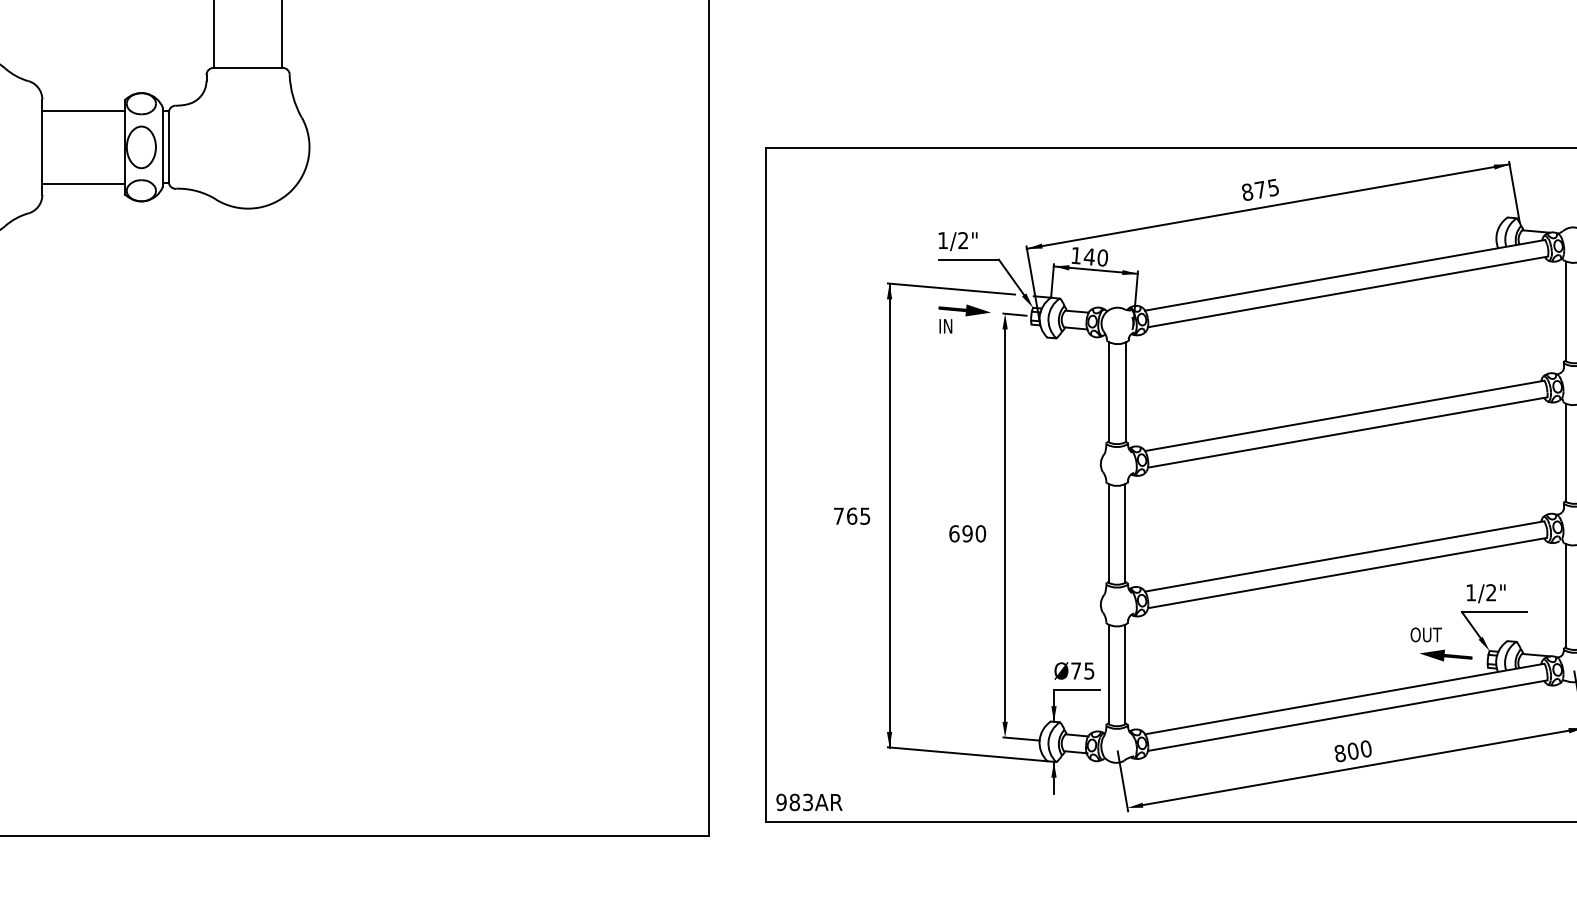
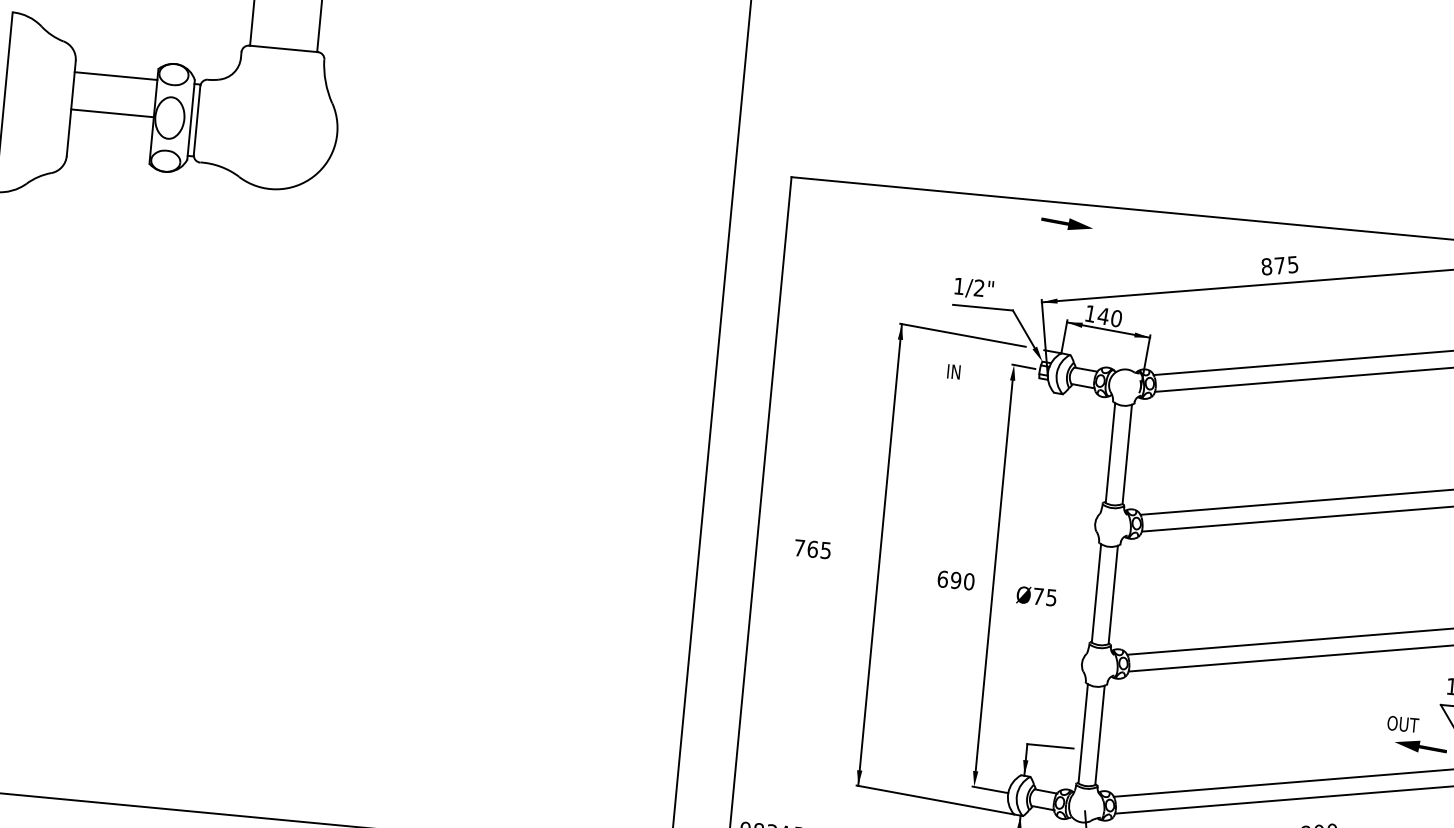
line: (83, 184) -> (112, 113), moved
part: (964, 310) -> (1066, 224), moved
text: (852, 515) -> (813, 548), moved
text: (1074, 670) -> (1036, 595), moved

